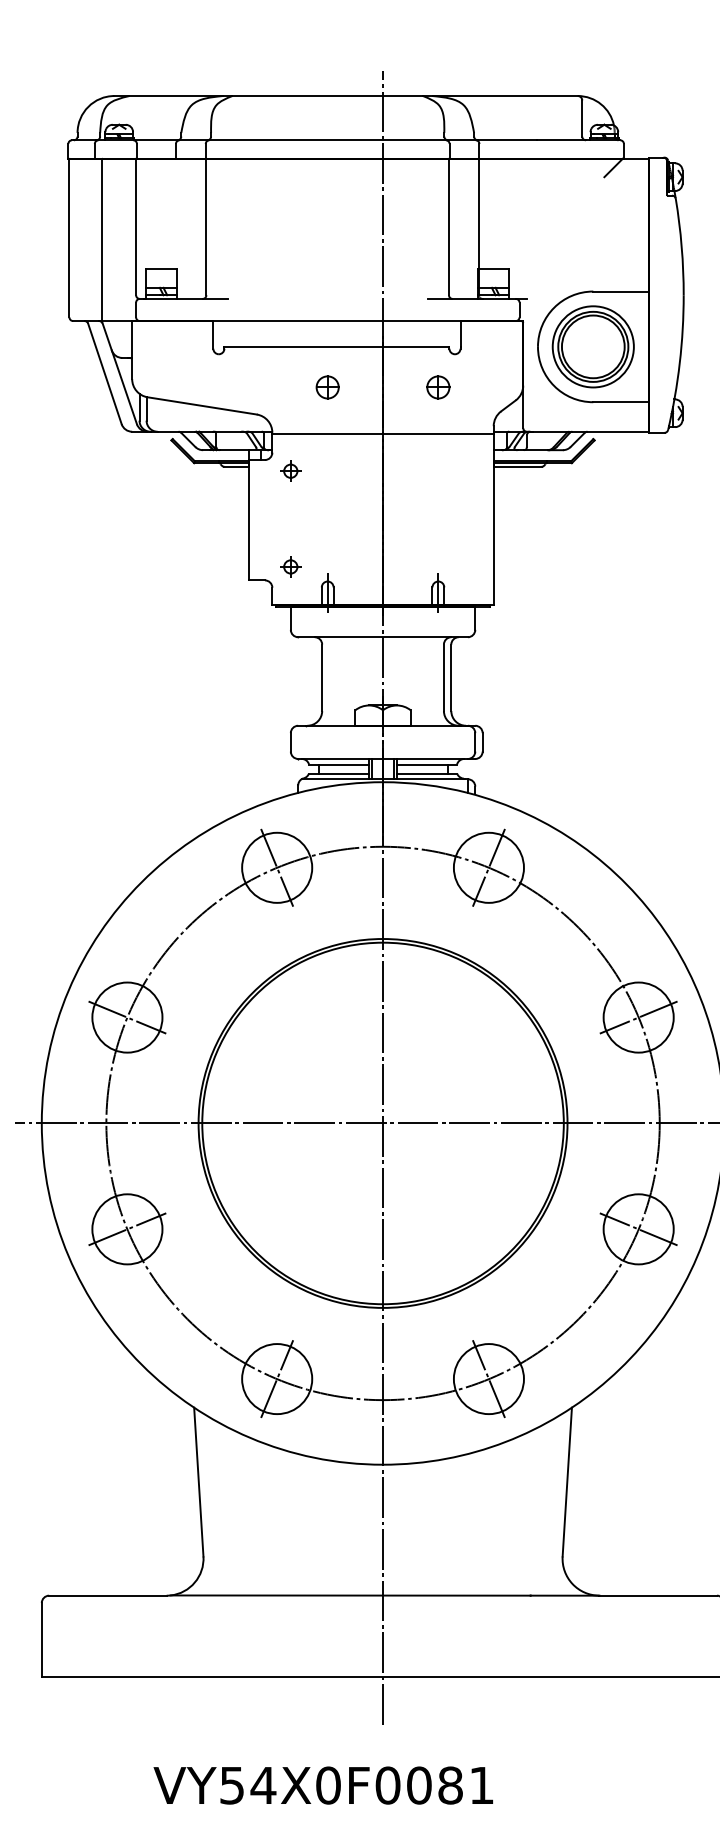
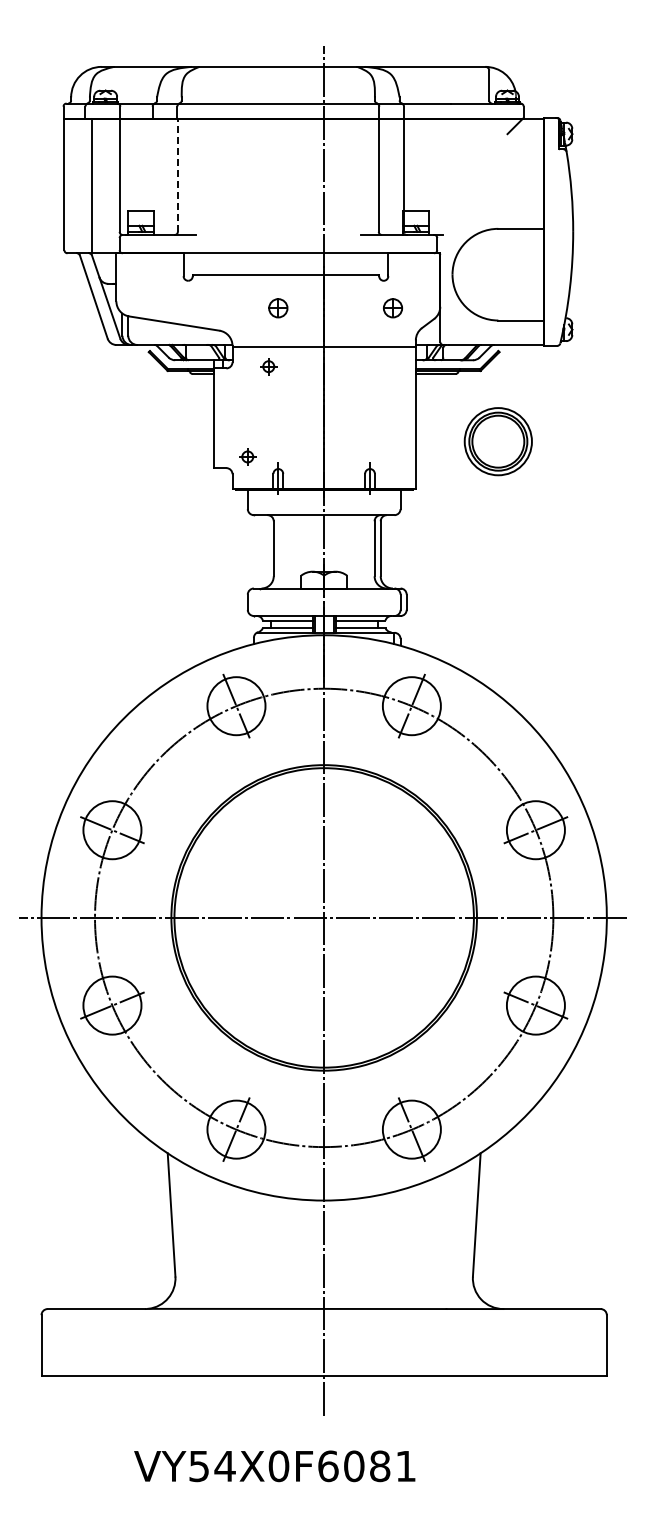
line: (205, 227) -> (177, 175), solid -> dashed
part: (592, 346) -> (497, 441), moved
part: (437, 387) -> (392, 308), moved
part: (290, 471) -> (268, 366), moved
text: (388, 1784) -> (328, 1465), VY54X0F0081 -> VY54X0F6081

